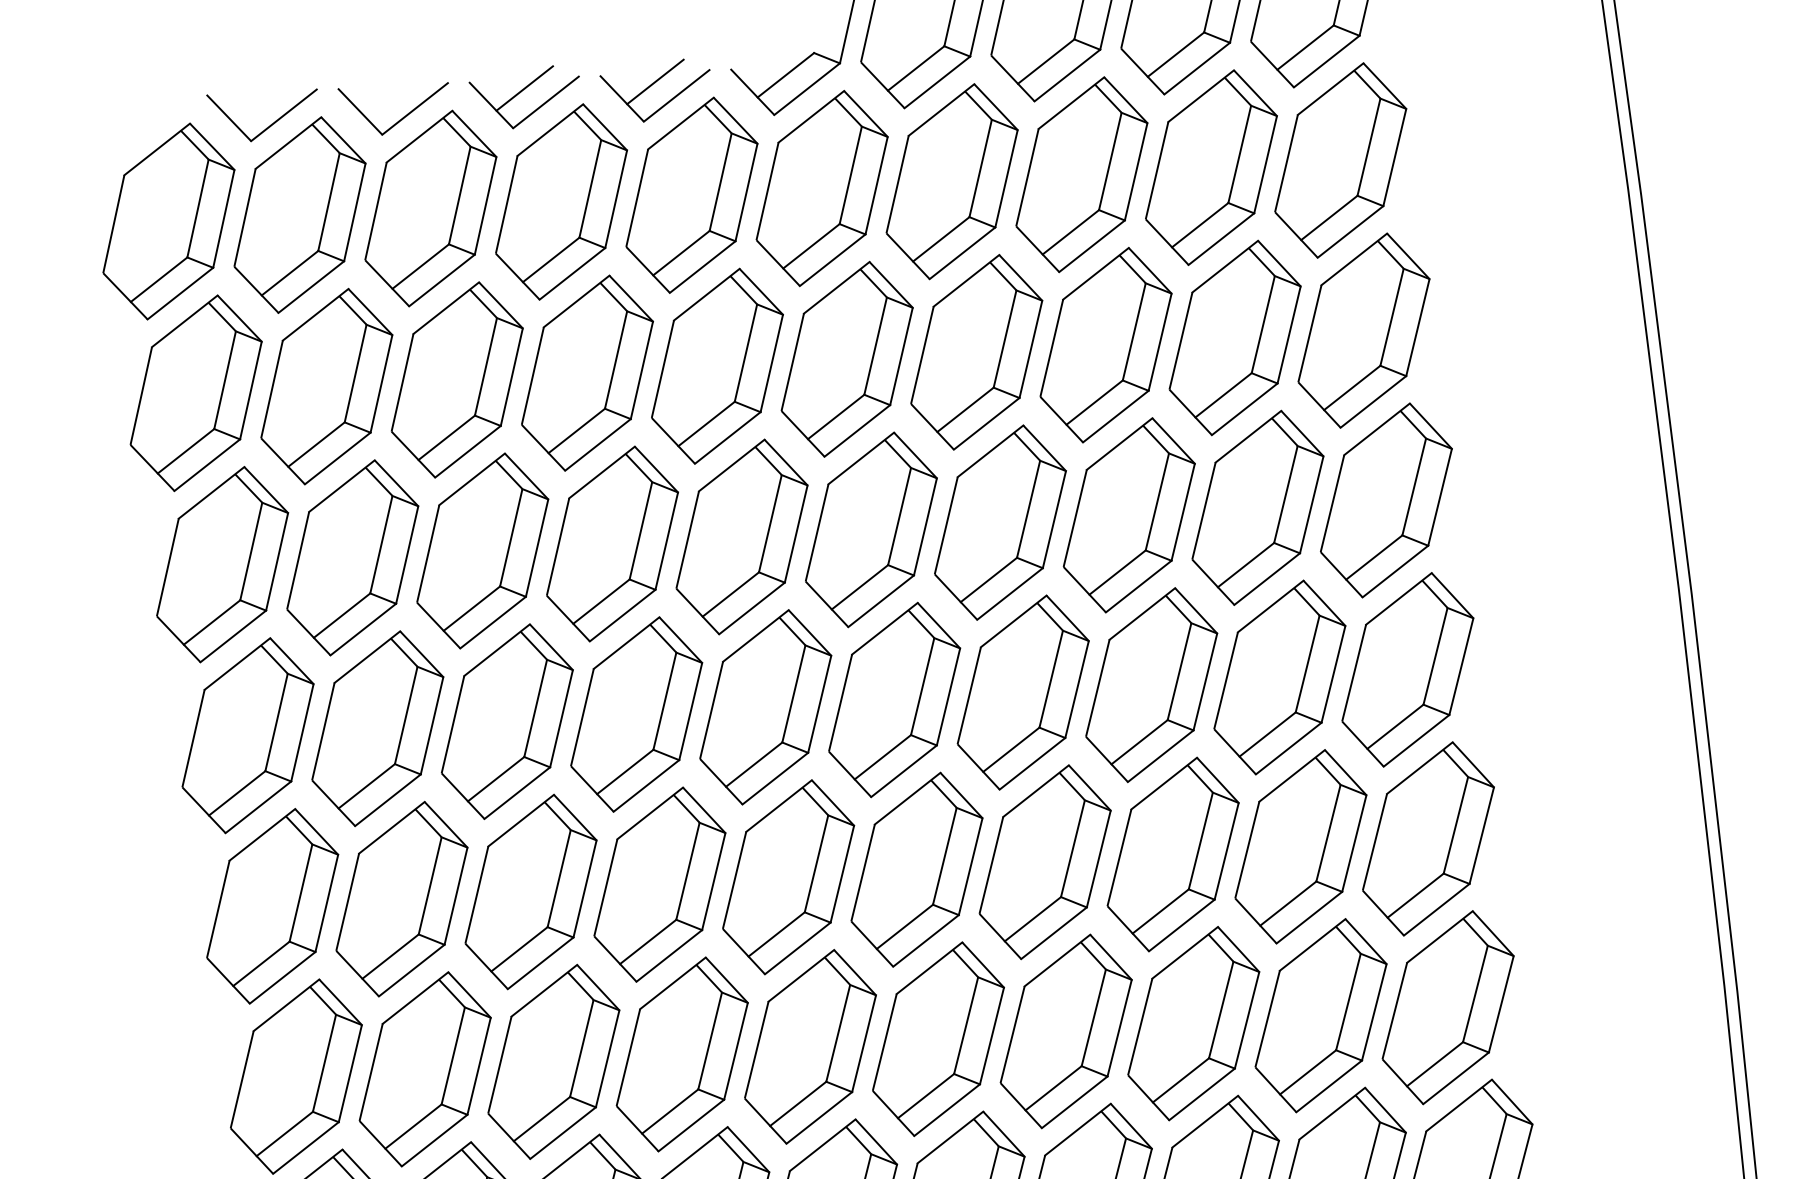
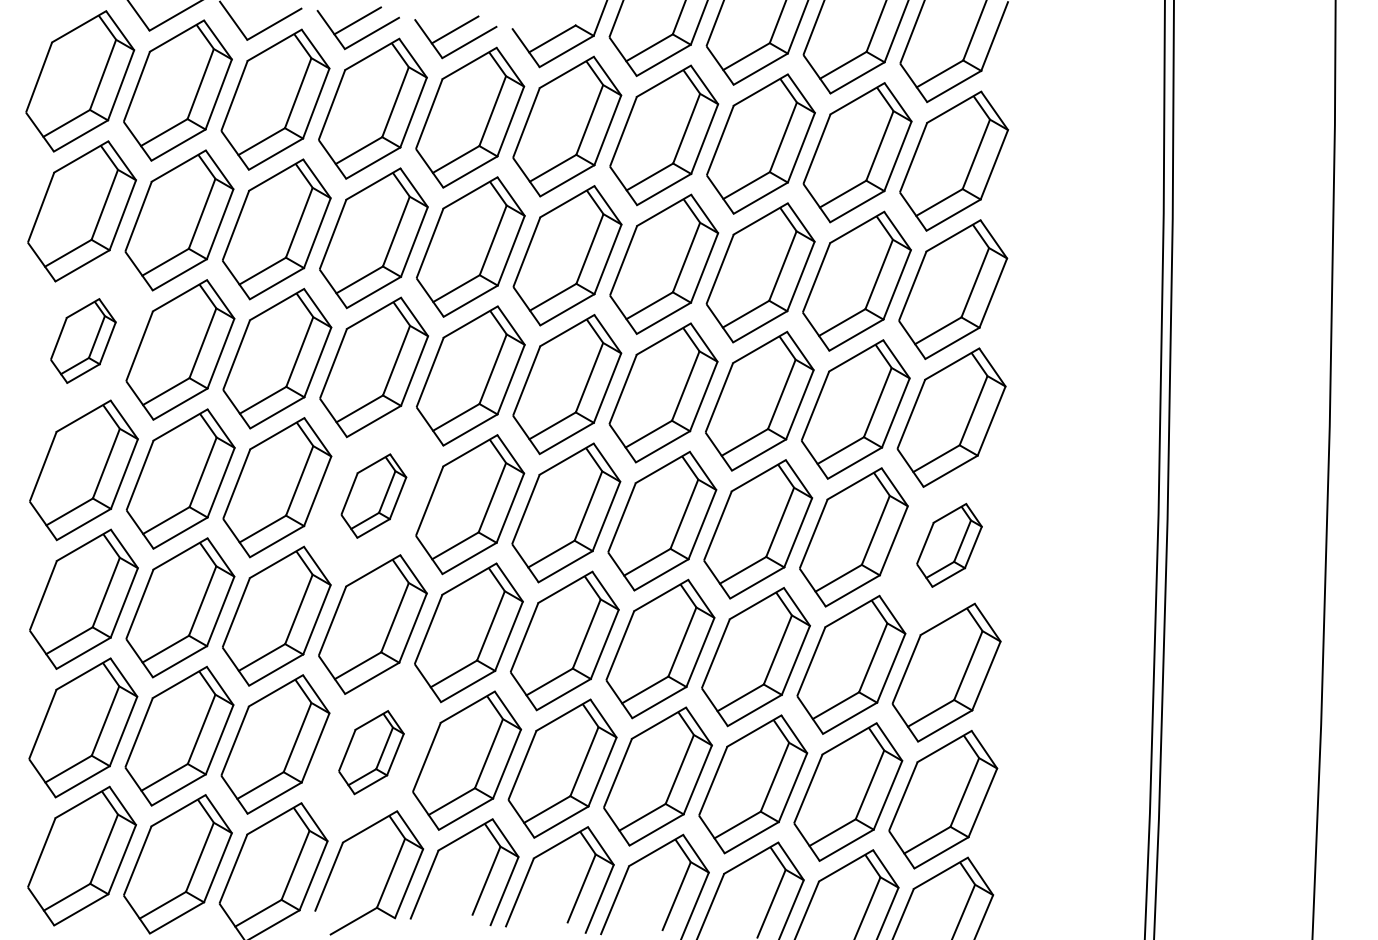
part: (222, 563) -> (83, 340), size x0.6
part: (1408, 669) -> (949, 545), size x0.6
part: (636, 713) -> (373, 495), size x0.6
part: (682, 1054) -> (371, 752), size x0.6

